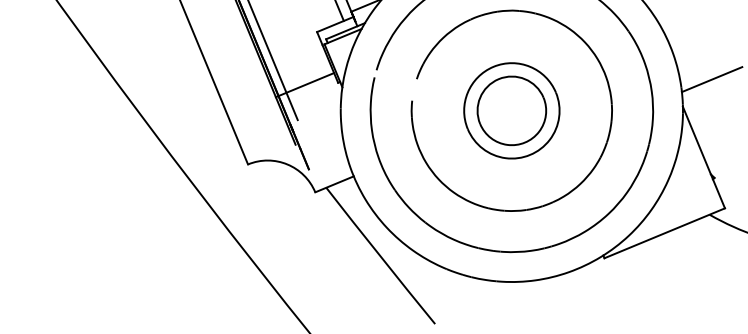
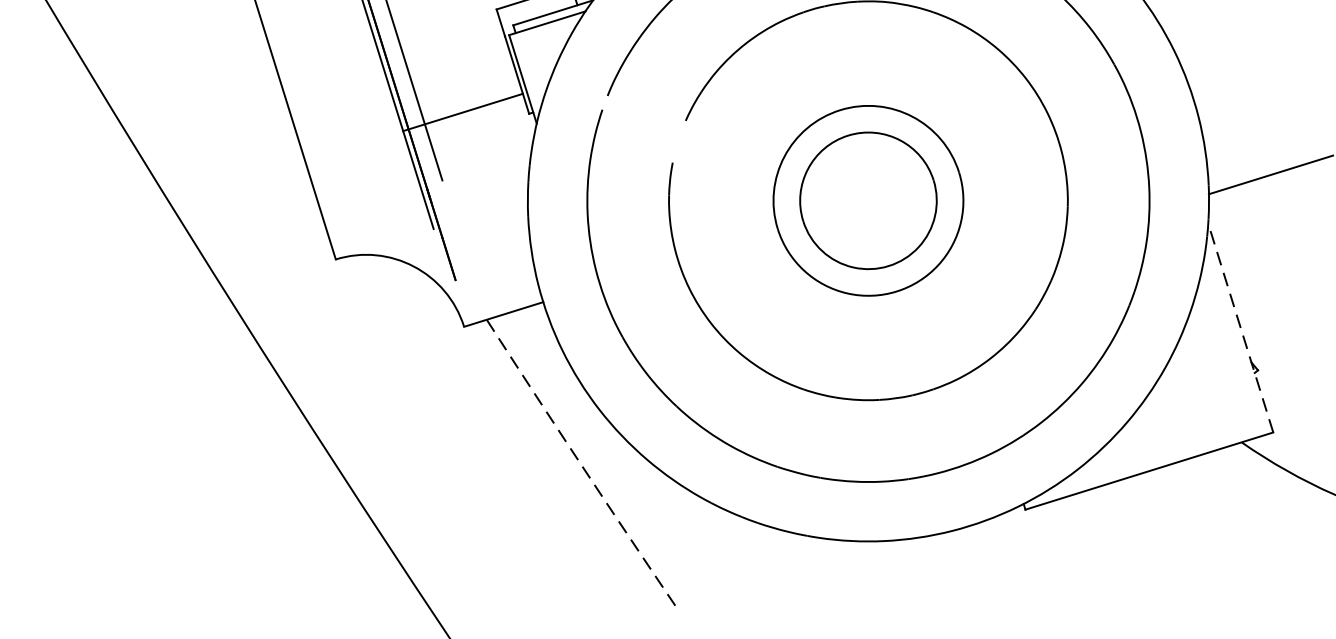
line: (703, 157) -> (1239, 327), solid -> dashed
arc: (380, 256) -> (581, 465), solid -> dashed

